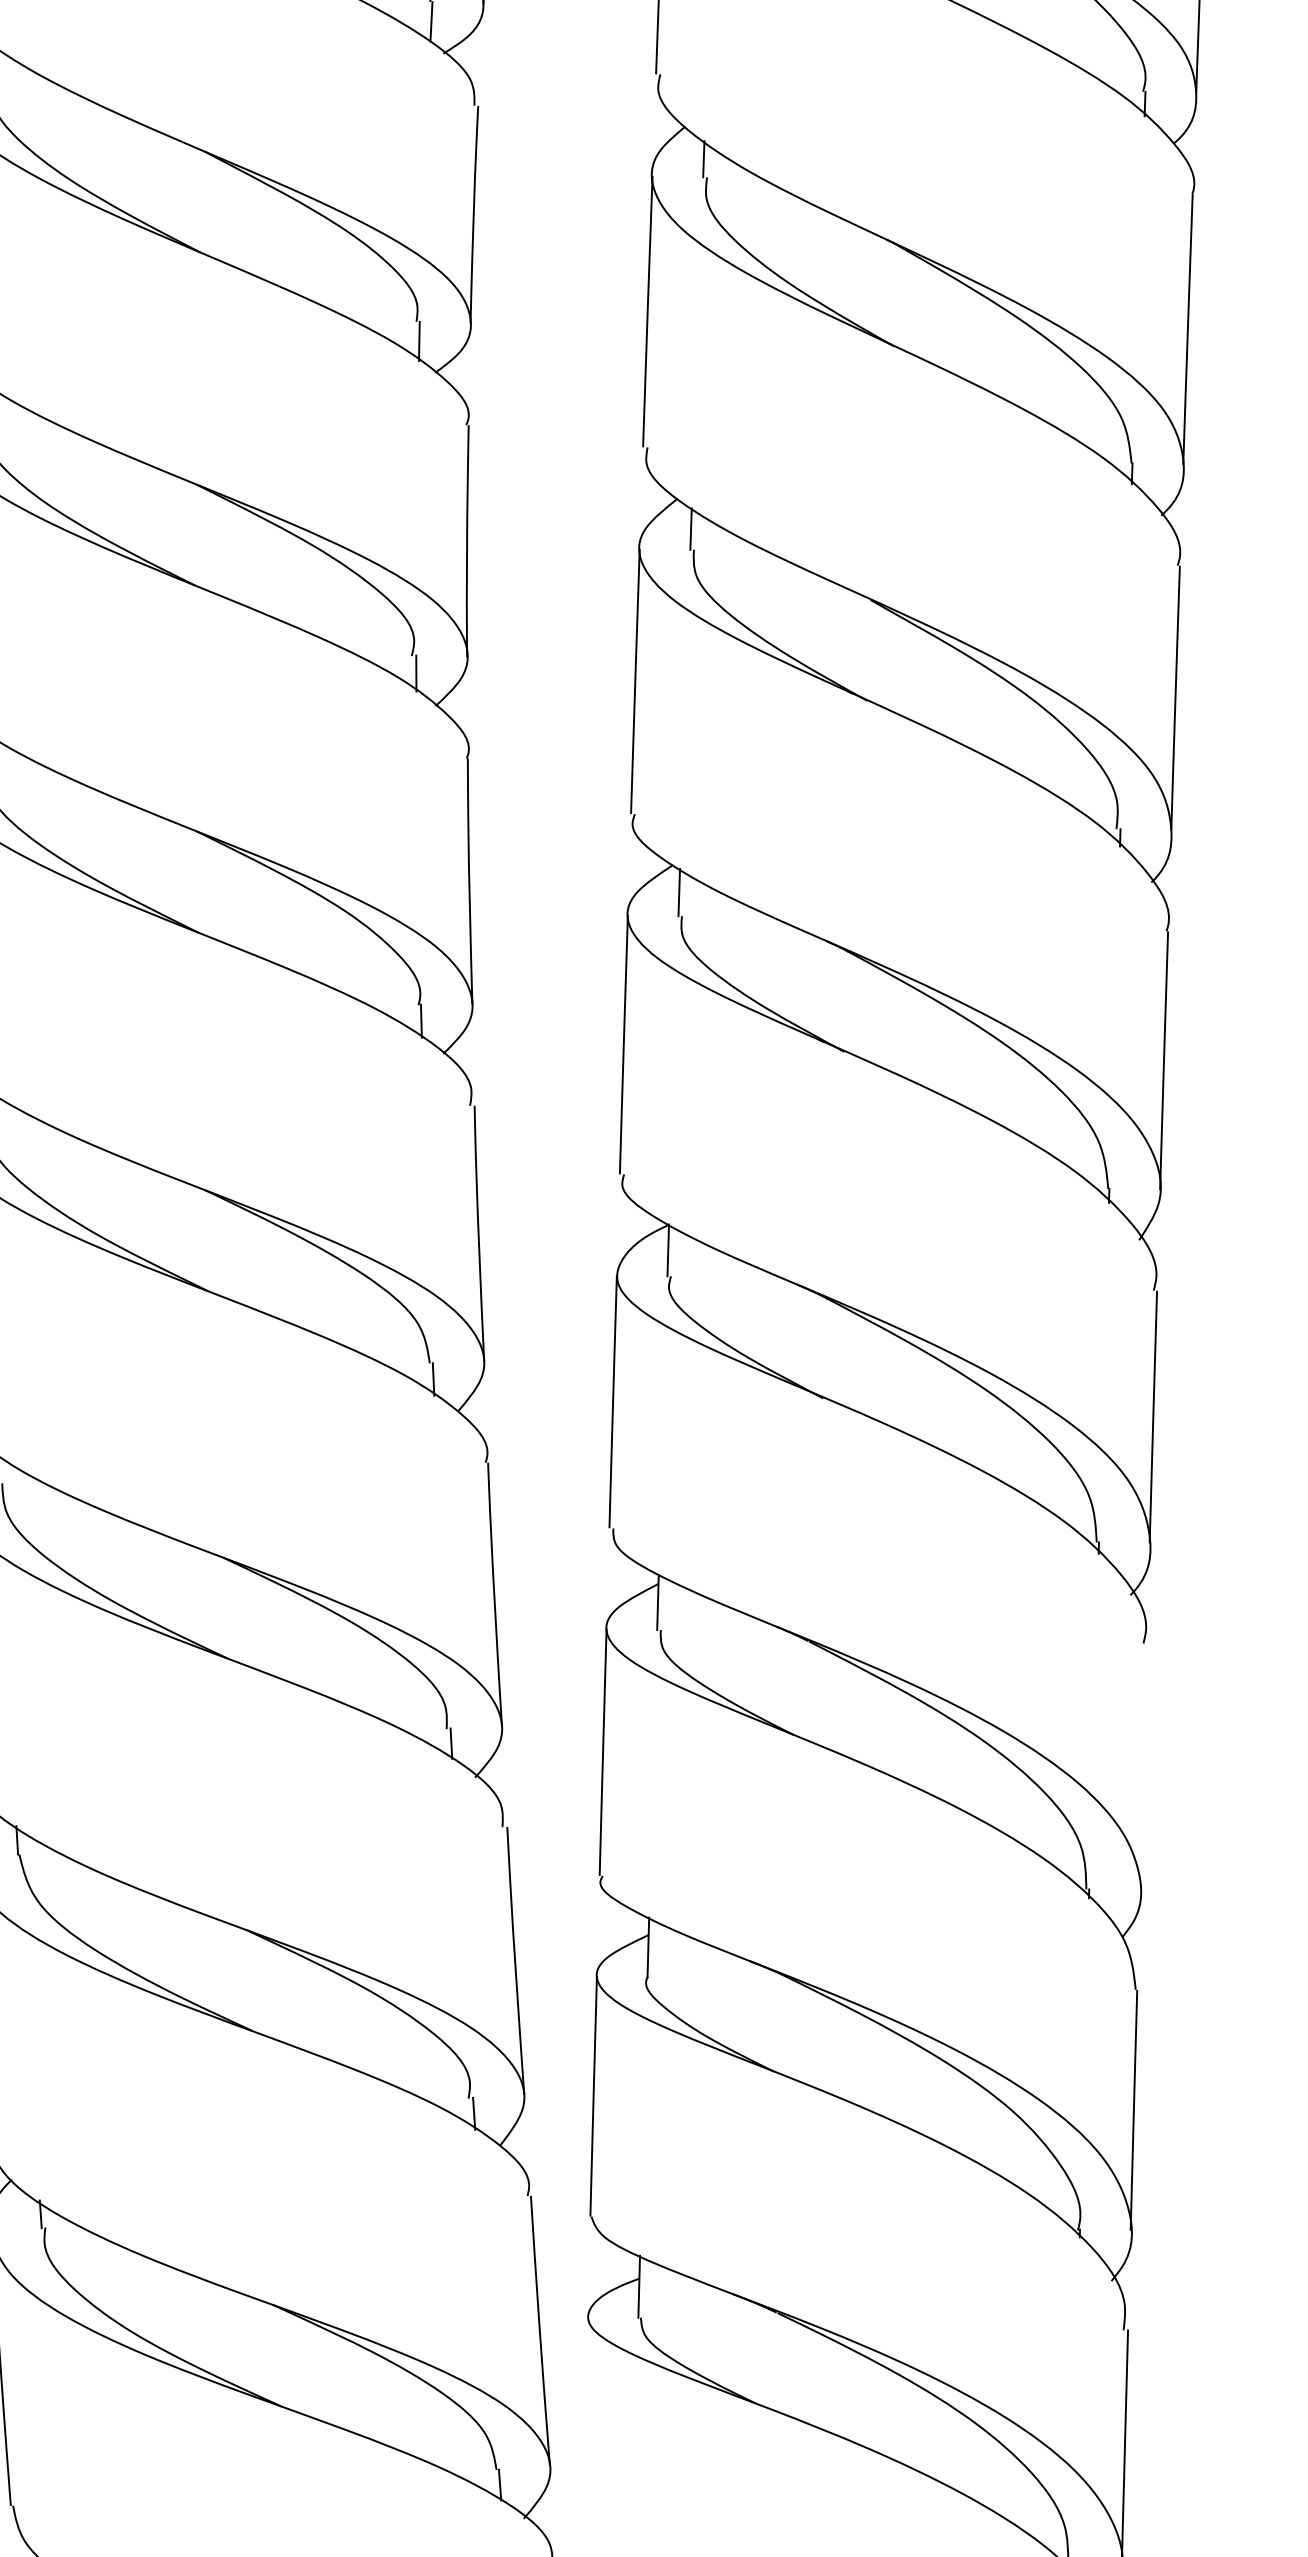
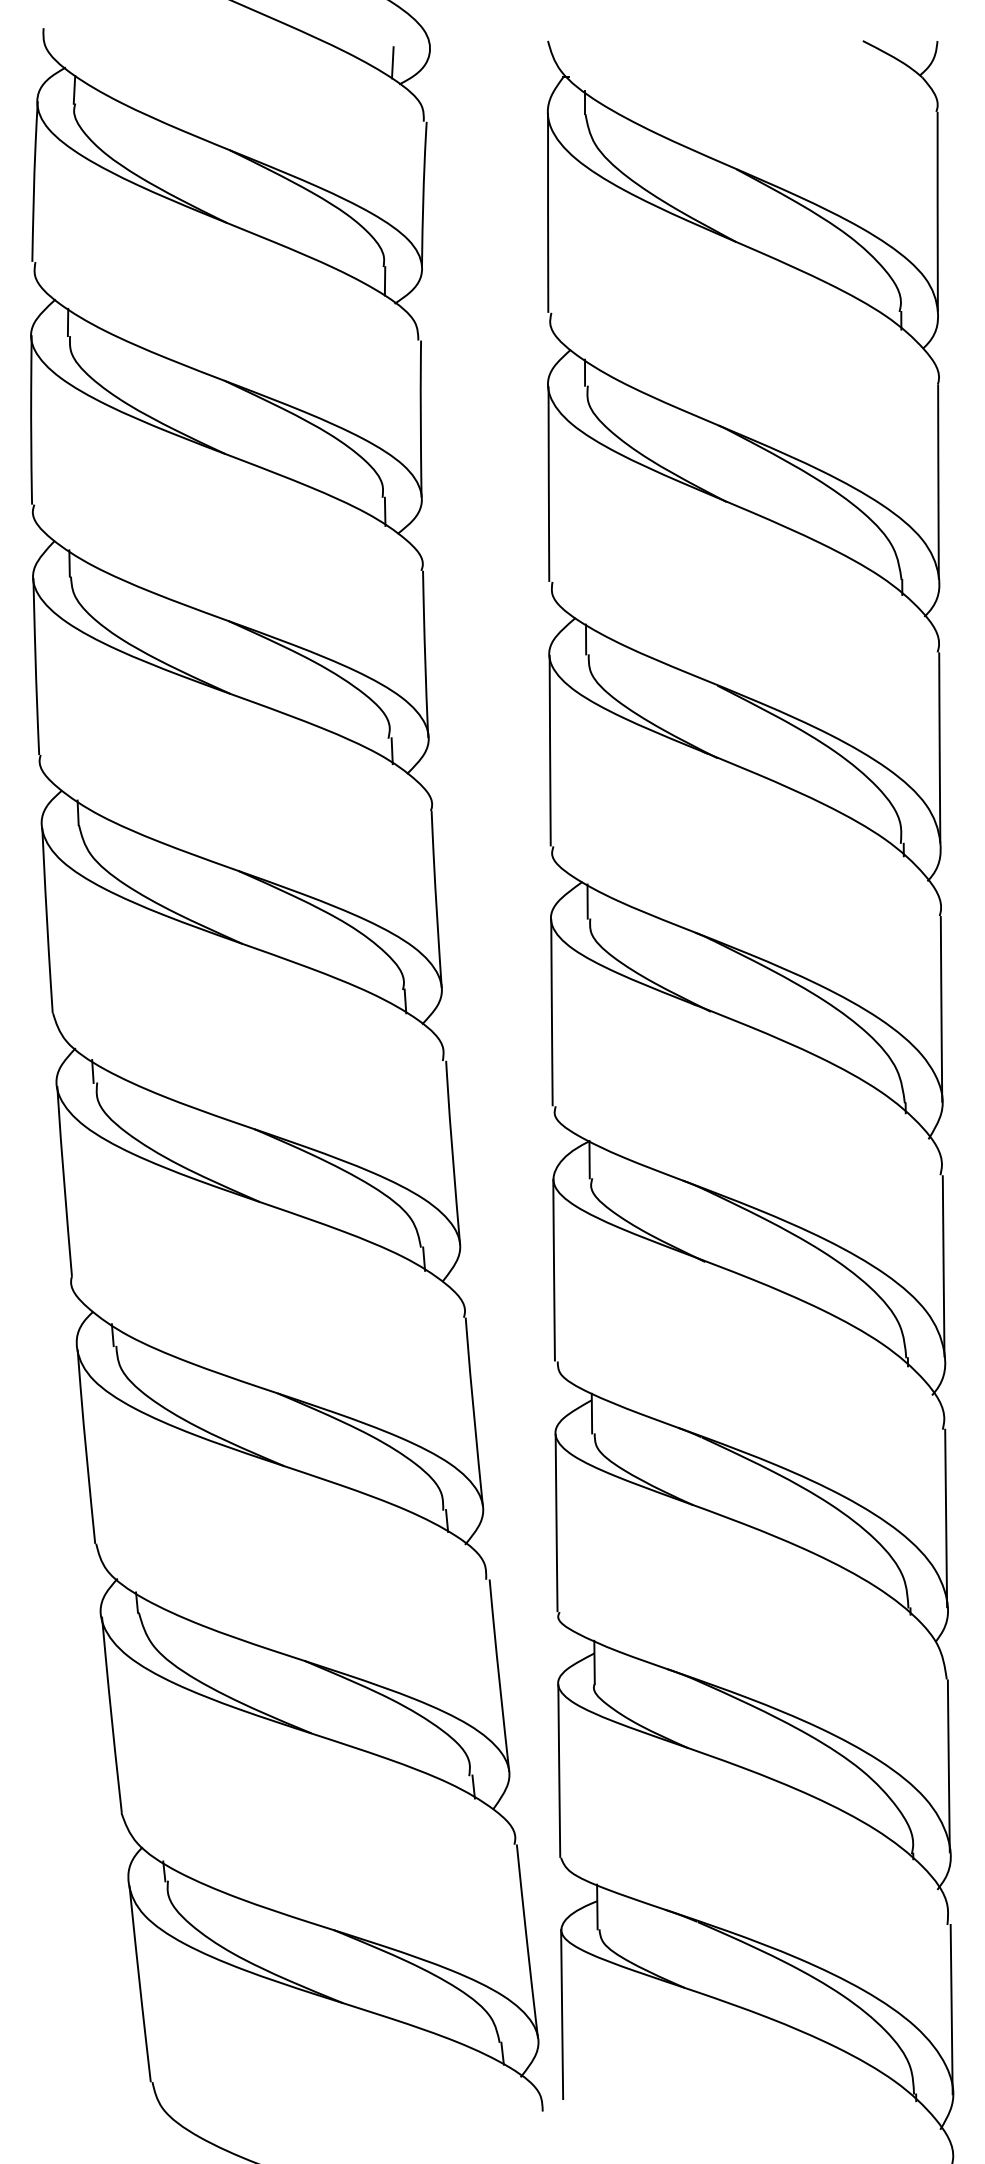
line: (1143, 1766) -> (946, 1518), added
line: (585, 2433) -> (562, 2014), added

